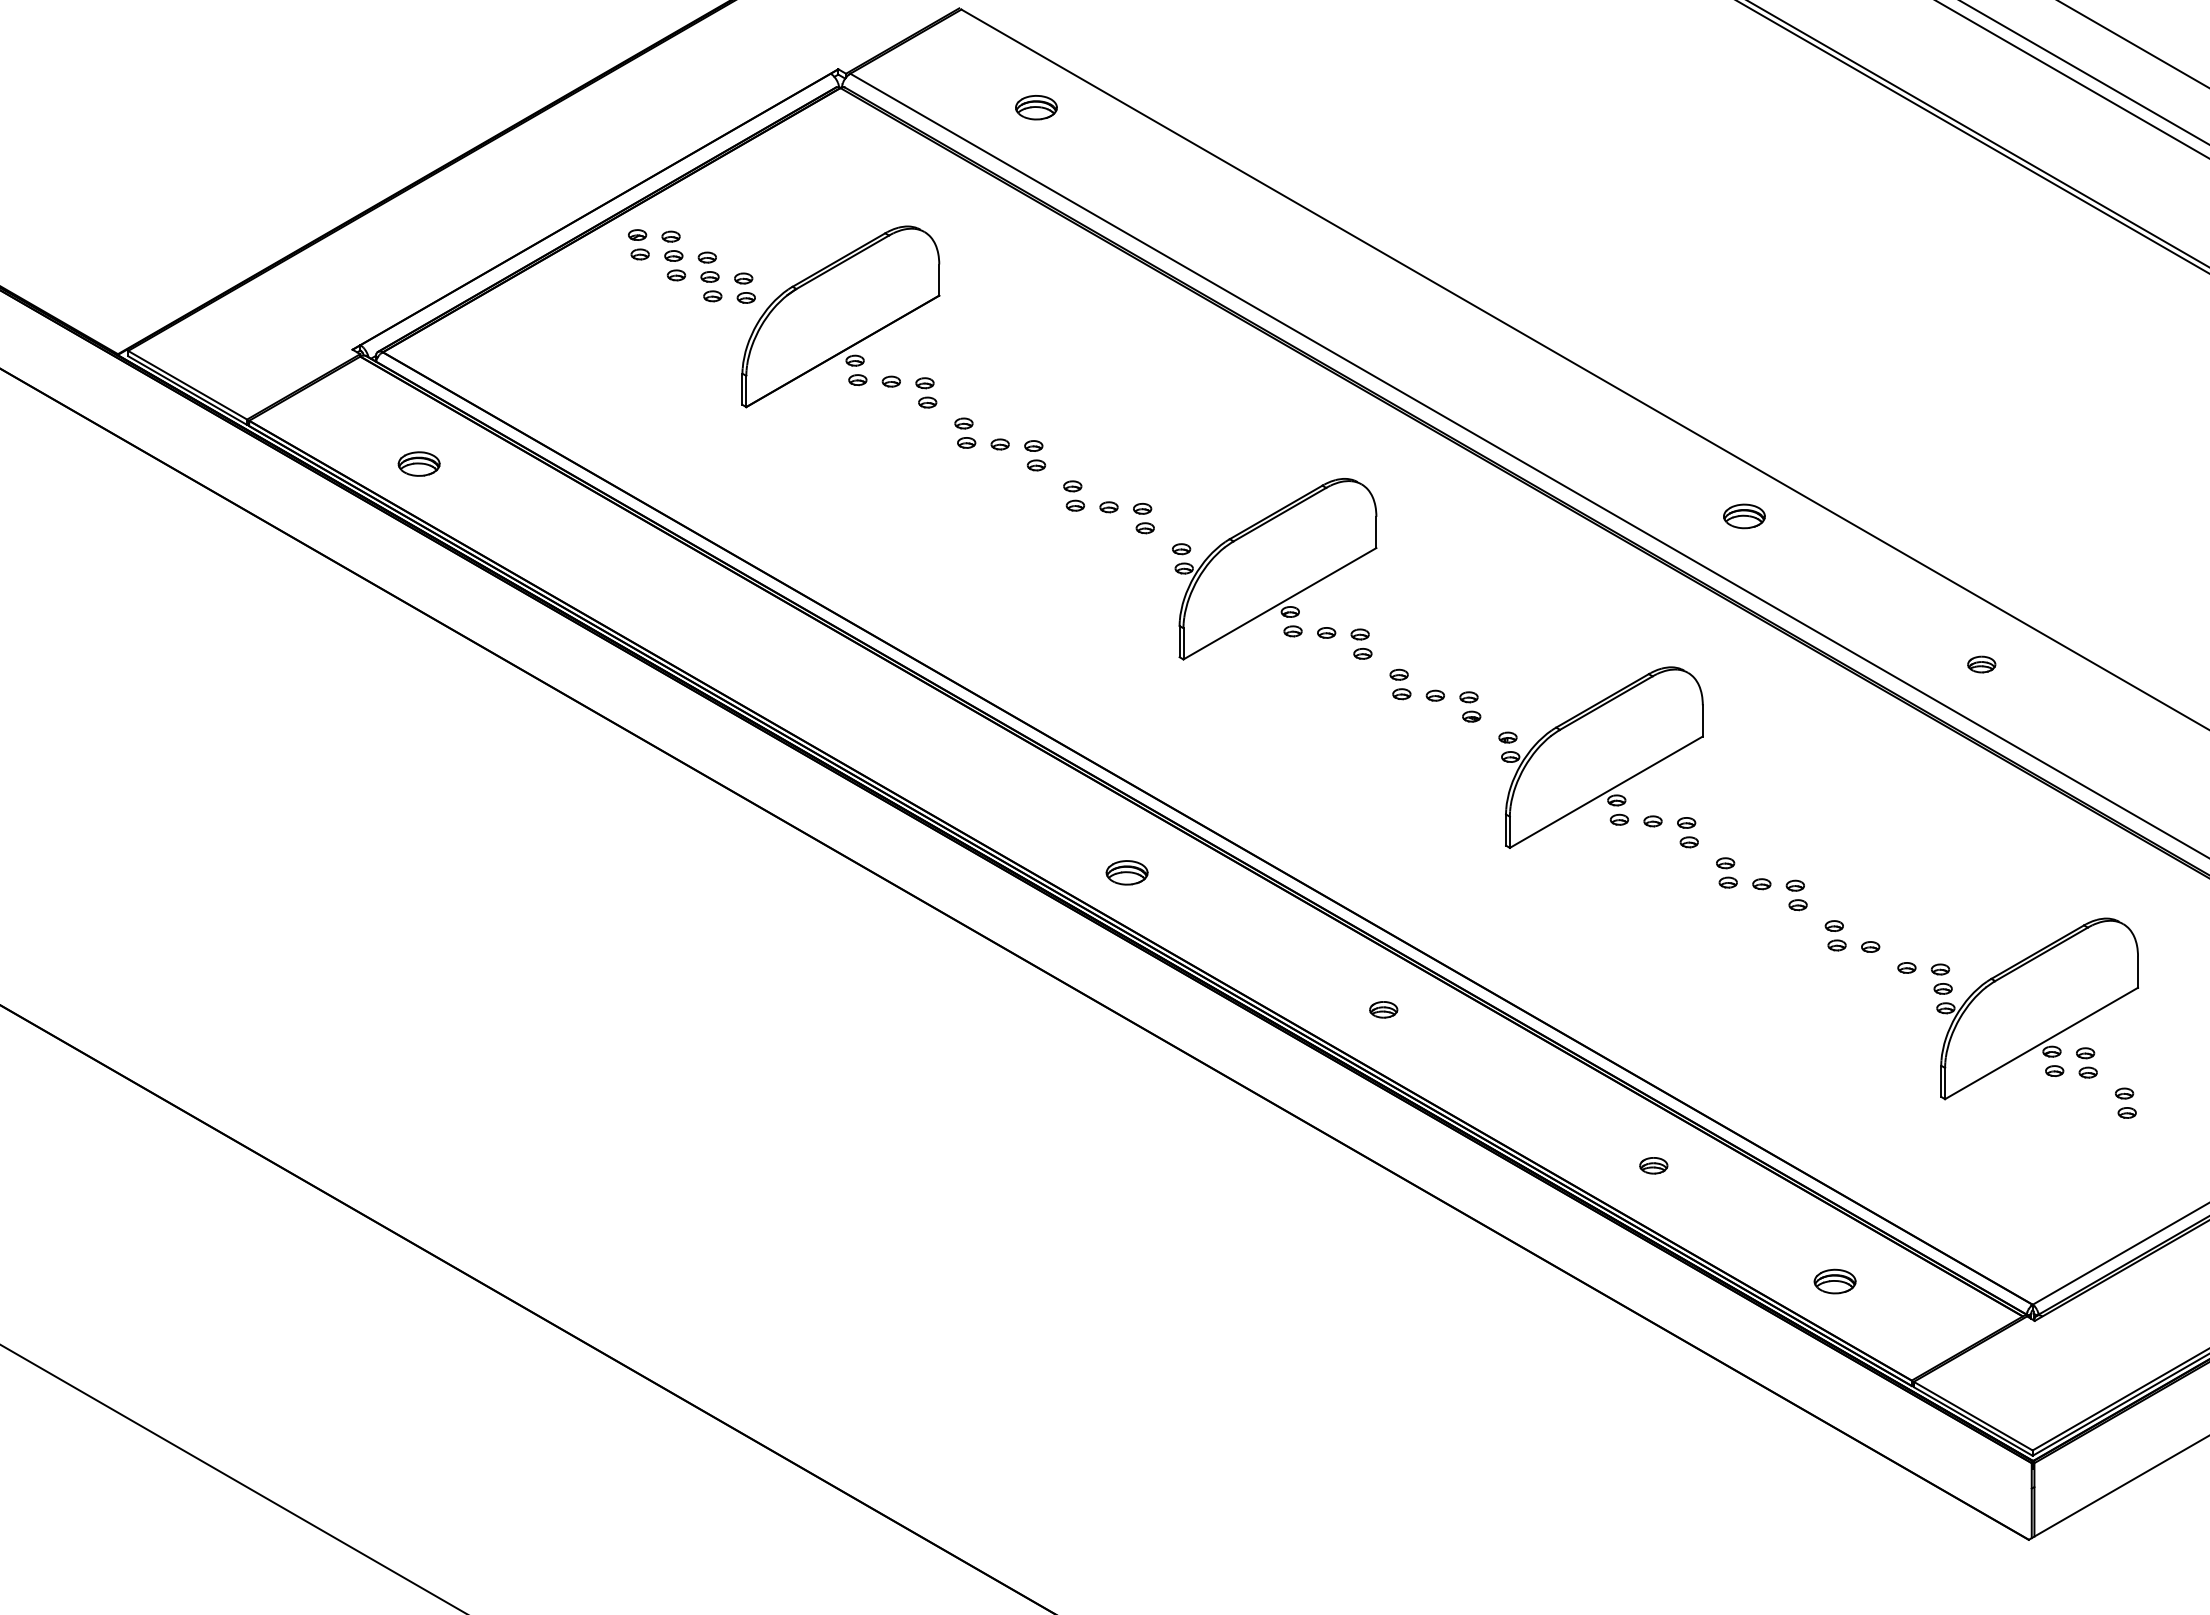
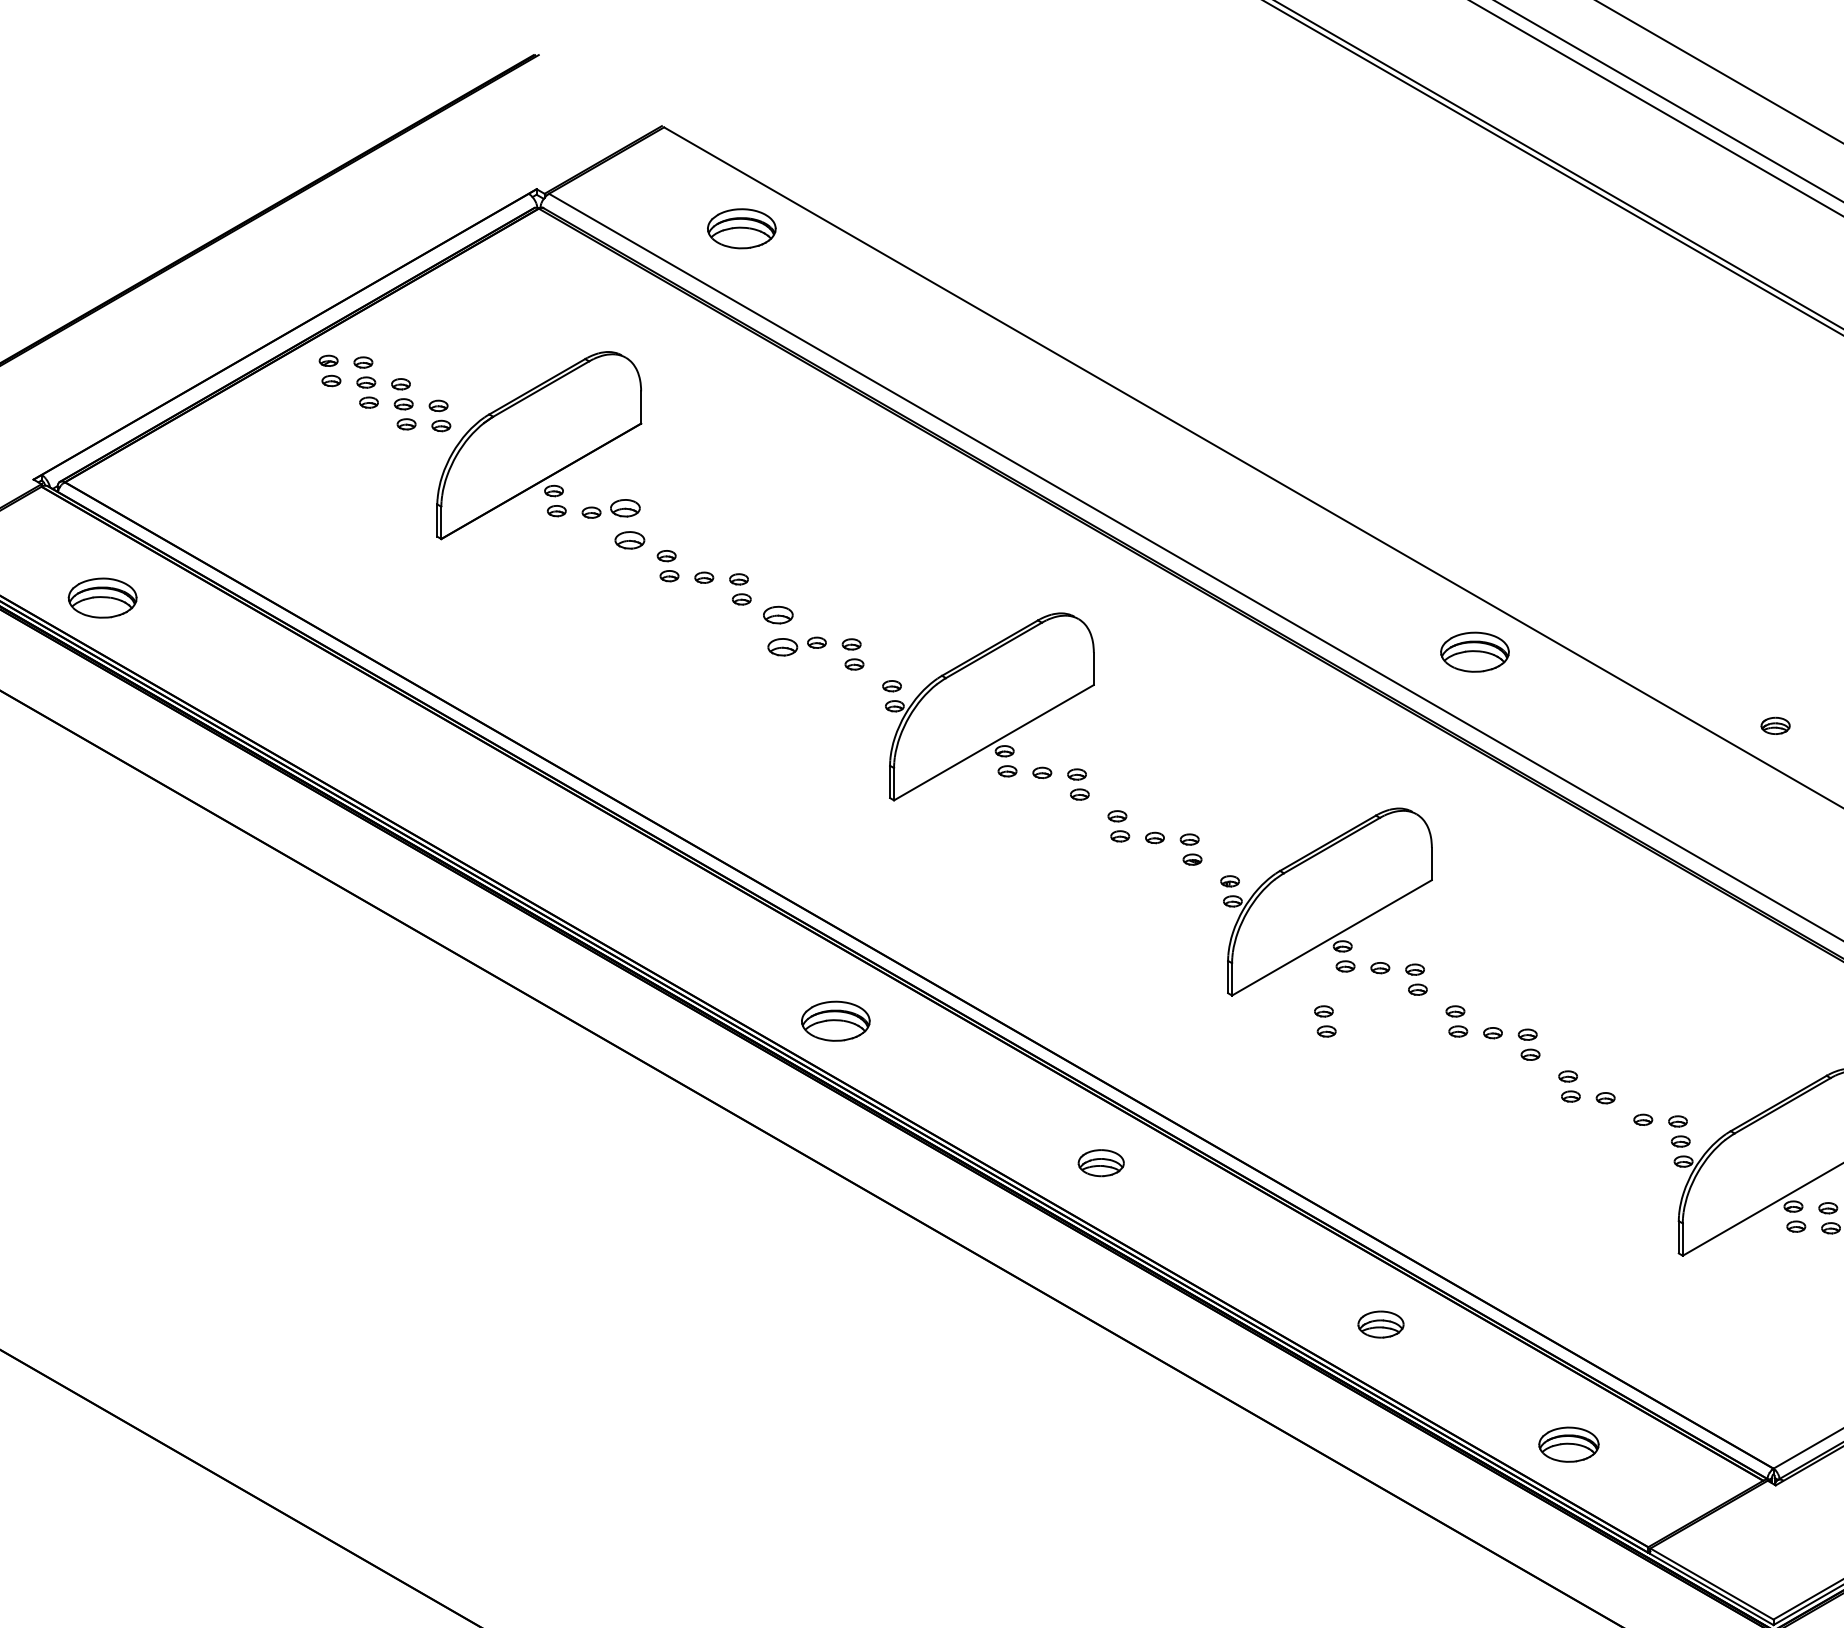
part: (1036, 107) -> (741, 228), size x1.6
part: (926, 392) -> (627, 523), size x1.6
part: (418, 463) -> (101, 597), size x1.6
part: (1074, 495) -> (781, 630), size x1.6
part: (1744, 516) -> (1475, 652), size x1.6
part: (1981, 664) -> (1775, 725), moved
part: (1126, 872) -> (835, 1021), size x1.6
part: (1599, 872) -> (1324, 1021), added
part: (1383, 1009) -> (1101, 1162), size x1.6
part: (1653, 1165) -> (1380, 1324), size x1.6
part: (1834, 1281) -> (1568, 1444), size x1.4

